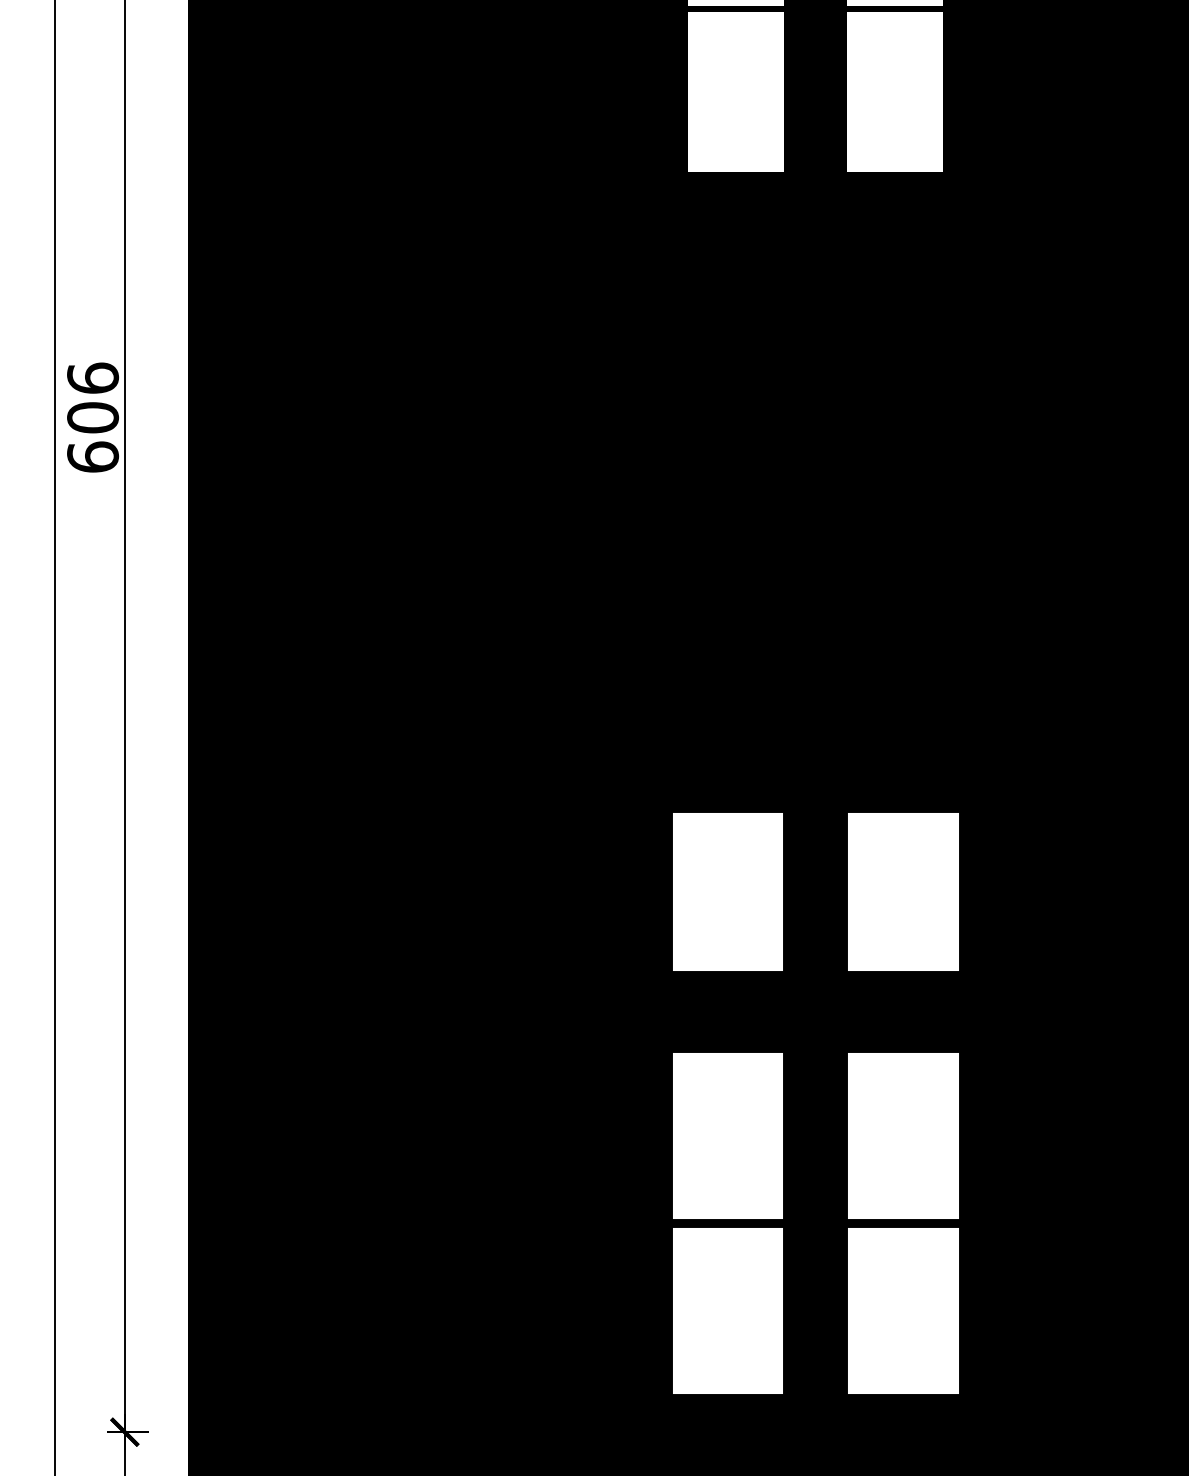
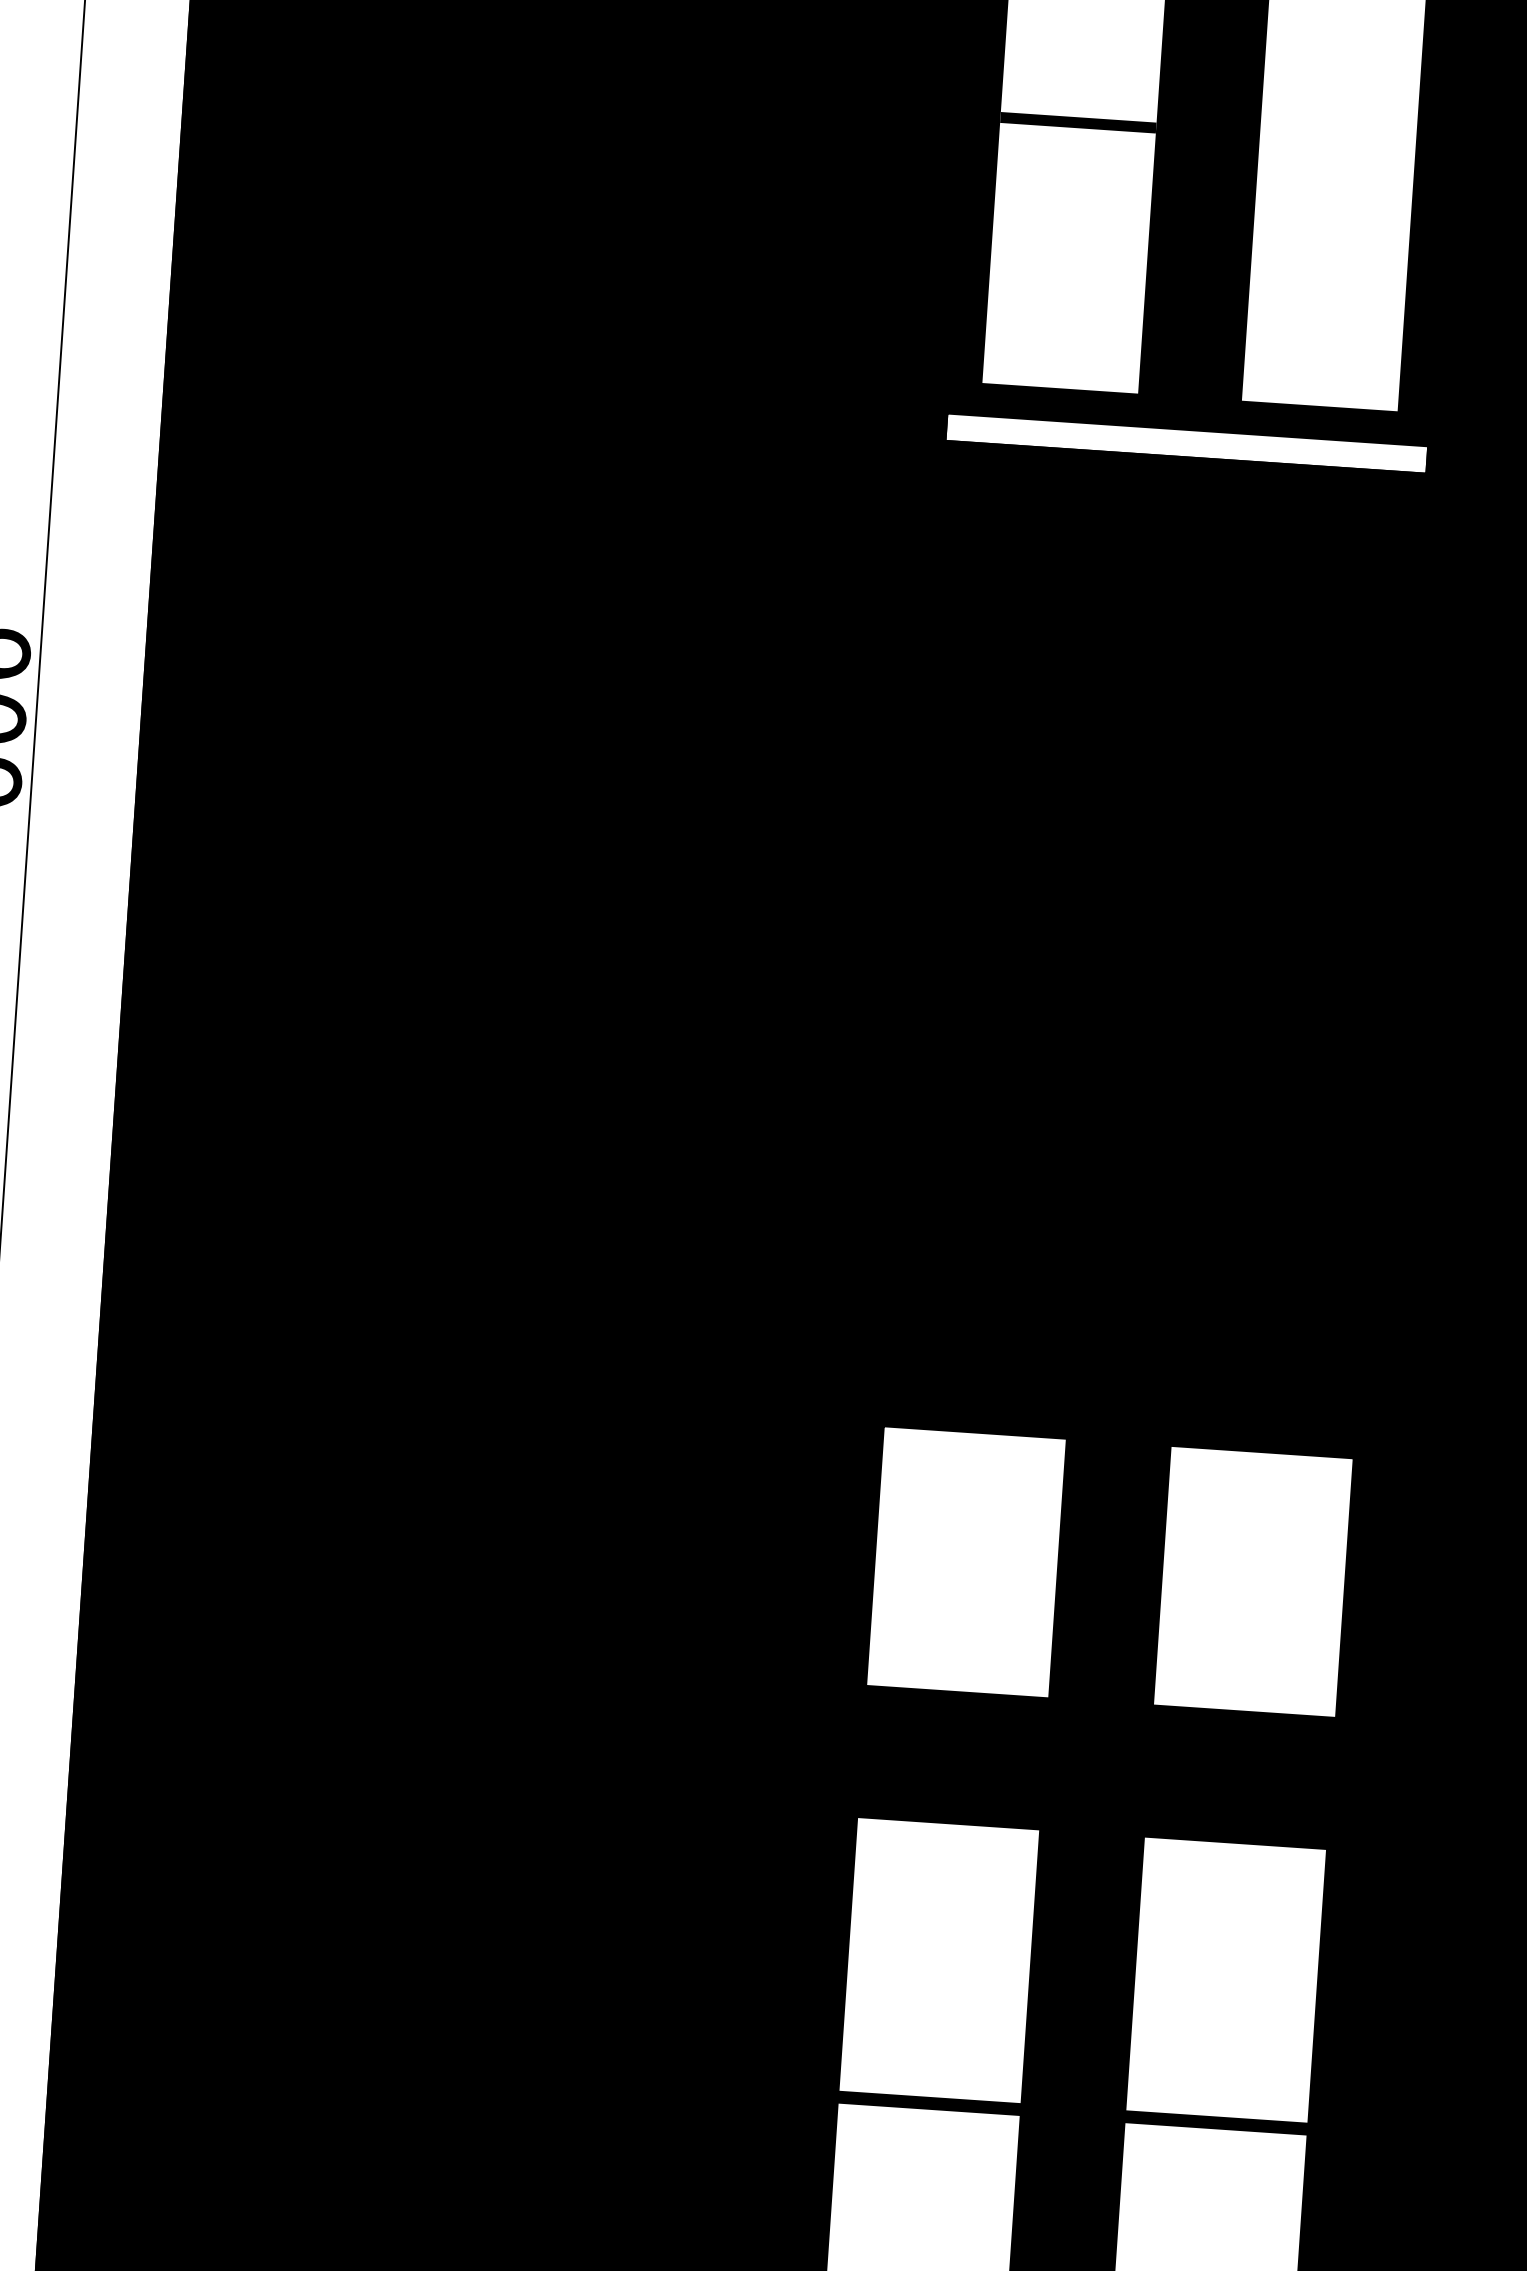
fill: (894, 8) -> (1337, 139), removed
fill: (815, 199) -> (1186, 442), removed

